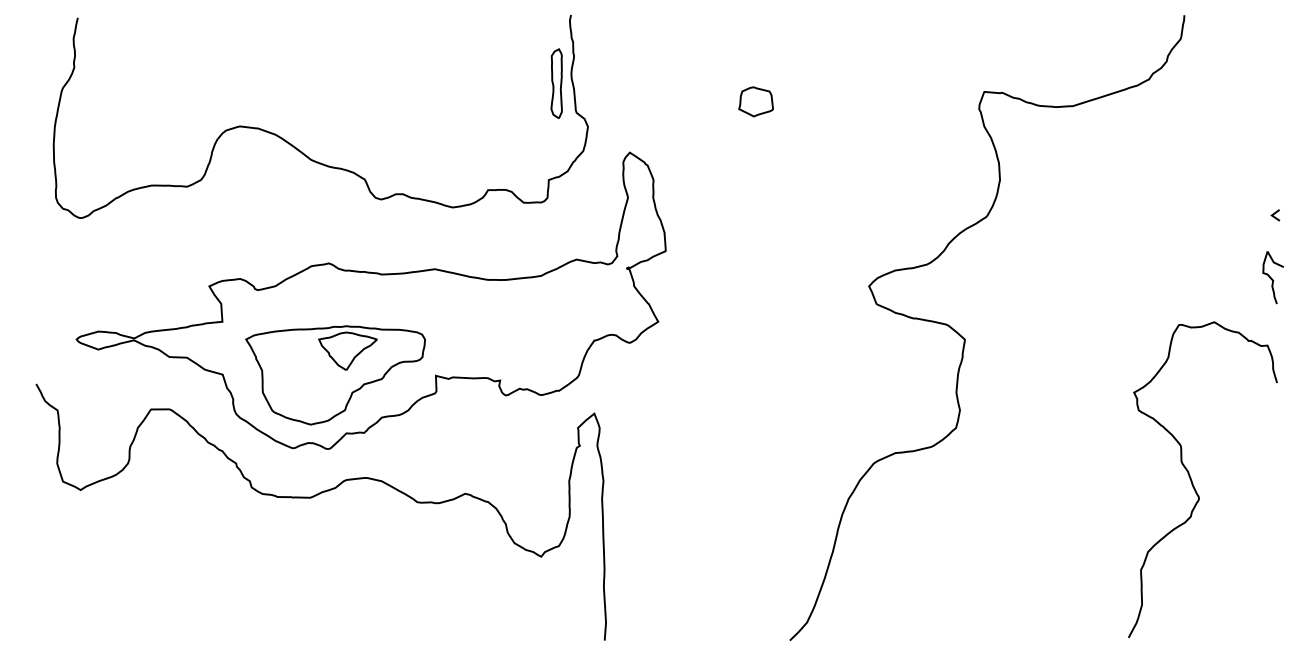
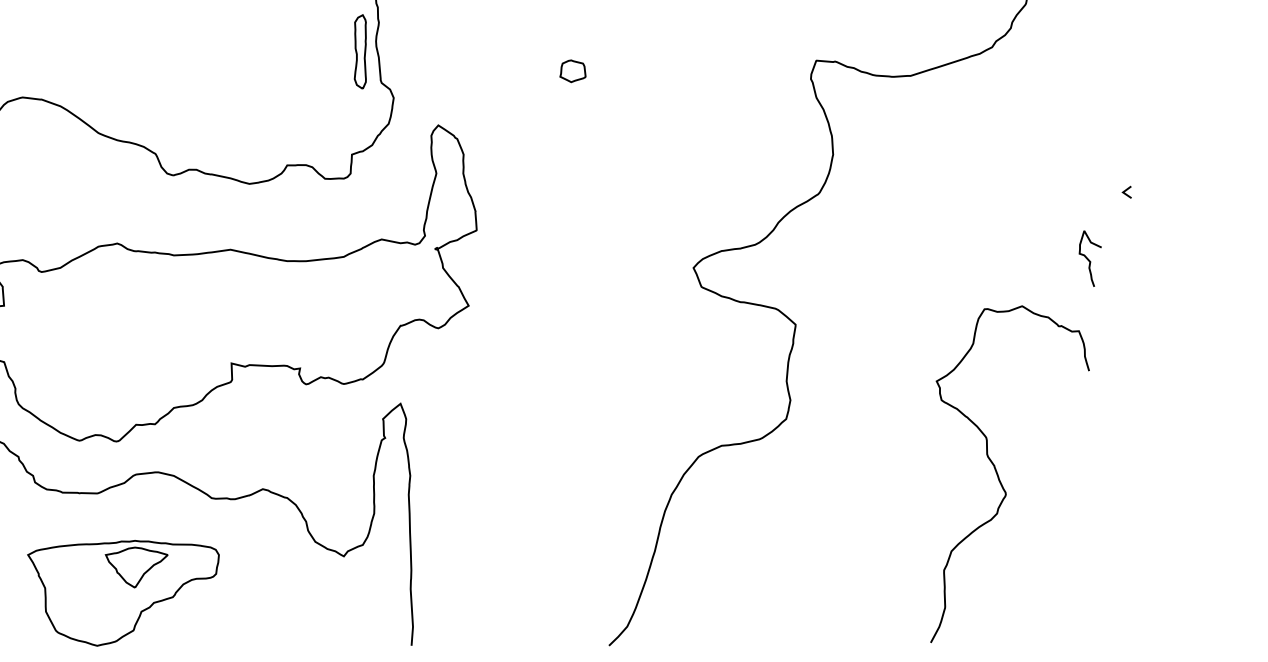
part: (755, 101) -> (572, 70), size x0.7
curve: (1271, 277) -> (1088, 258), moved
part: (335, 375) -> (123, 593), moved
curve: (1193, 483) -> (999, 478), moved

